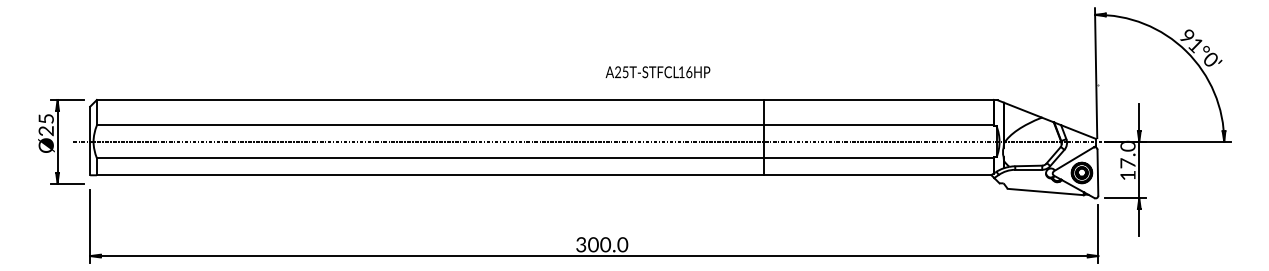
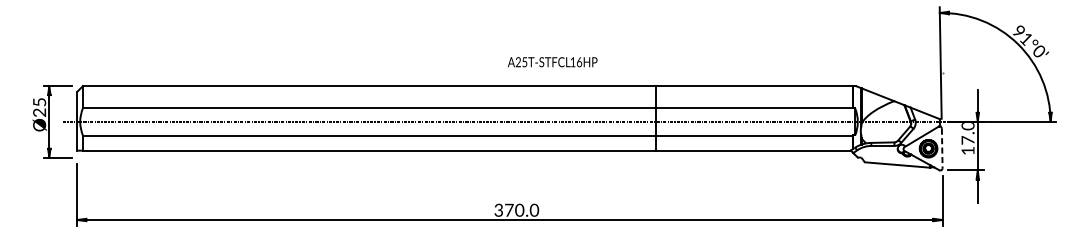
text: (657, 72) -> (552, 62), moved
line: (1097, 172) -> (941, 148), solid -> dashed
text: (593, 244) -> (509, 210), 300.0 -> 370.0

